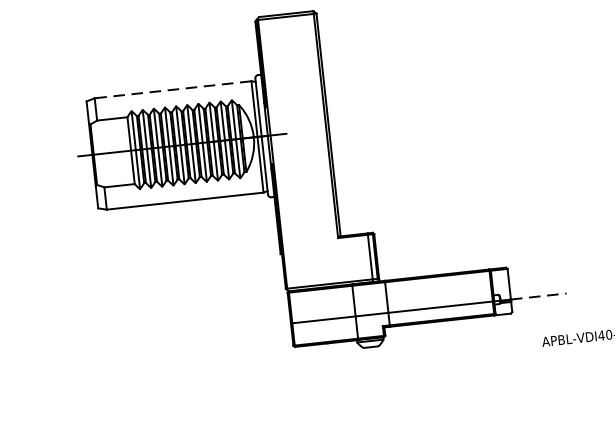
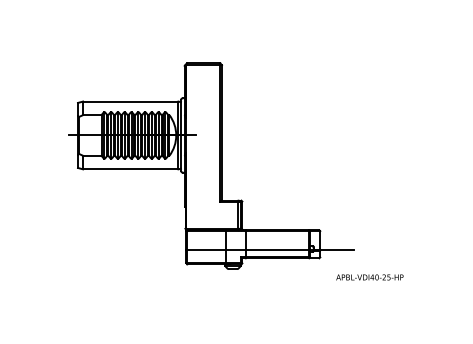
line: (172, 89) -> (130, 101), dashed -> solid
line: (539, 295) -> (337, 249), dashed -> solid

